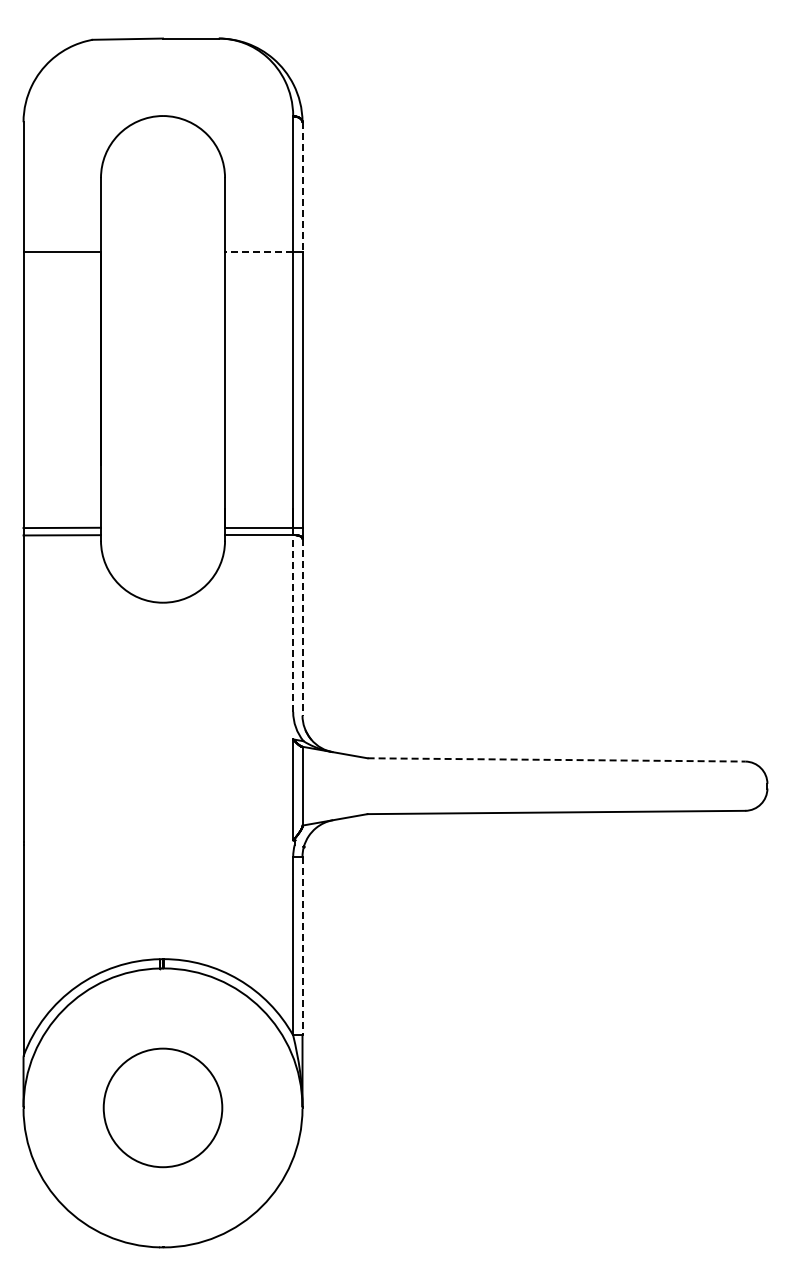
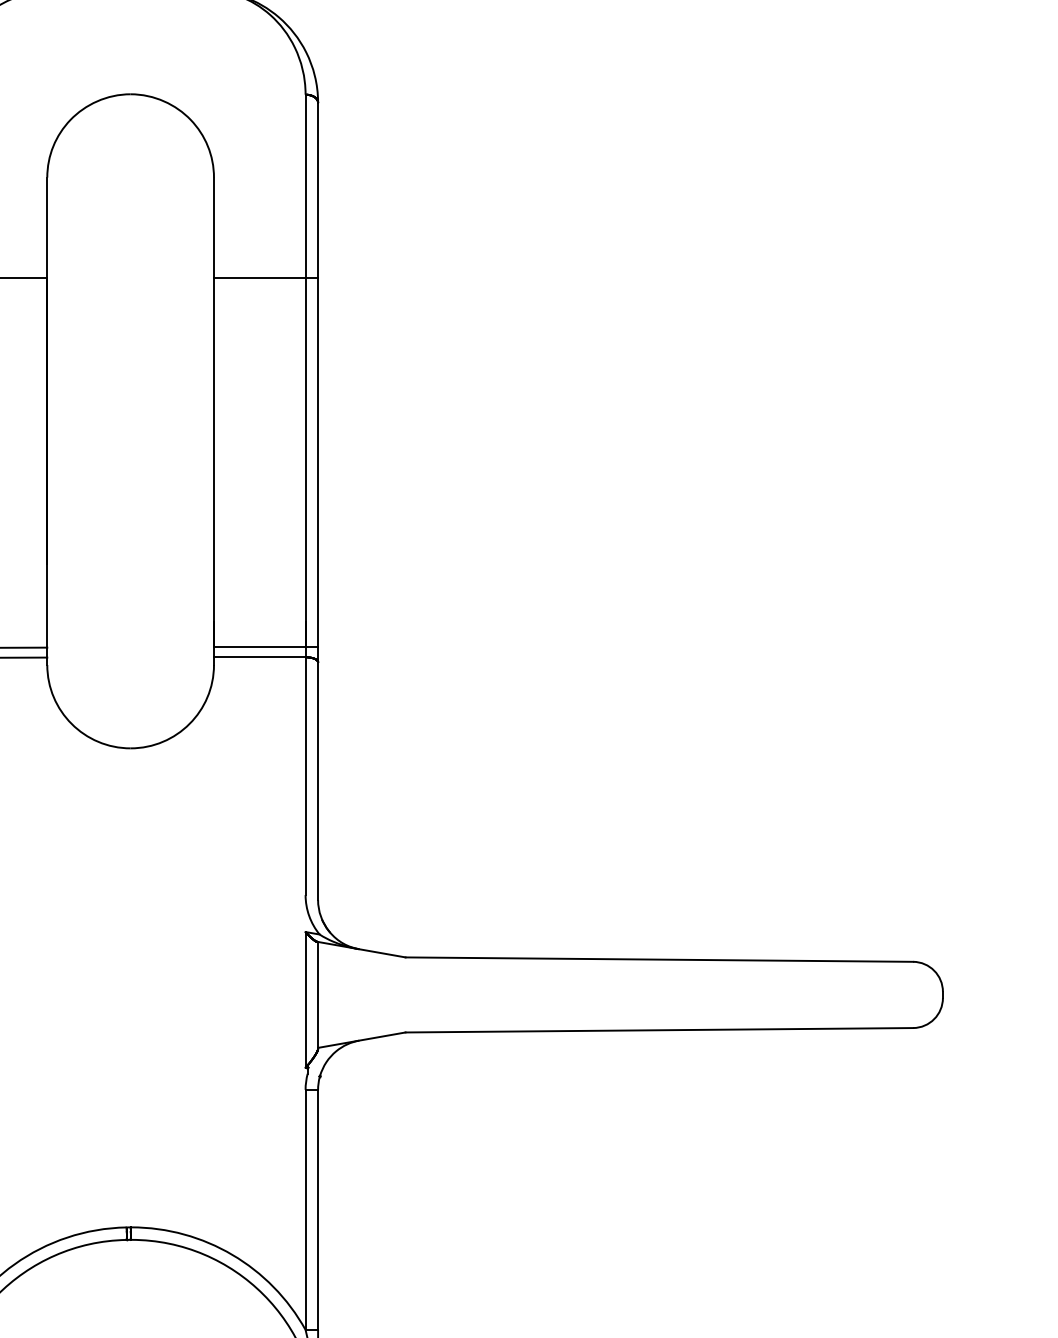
line: (302, 187) -> (318, 190), dashed -> solid
line: (258, 252) -> (258, 277), dashed -> solid
line: (293, 622) -> (305, 774), dashed -> solid
line: (302, 627) -> (318, 781), dashed -> solid
line: (556, 759) -> (659, 959), dashed -> solid
line: (302, 946) -> (318, 1210), dashed -> solid

